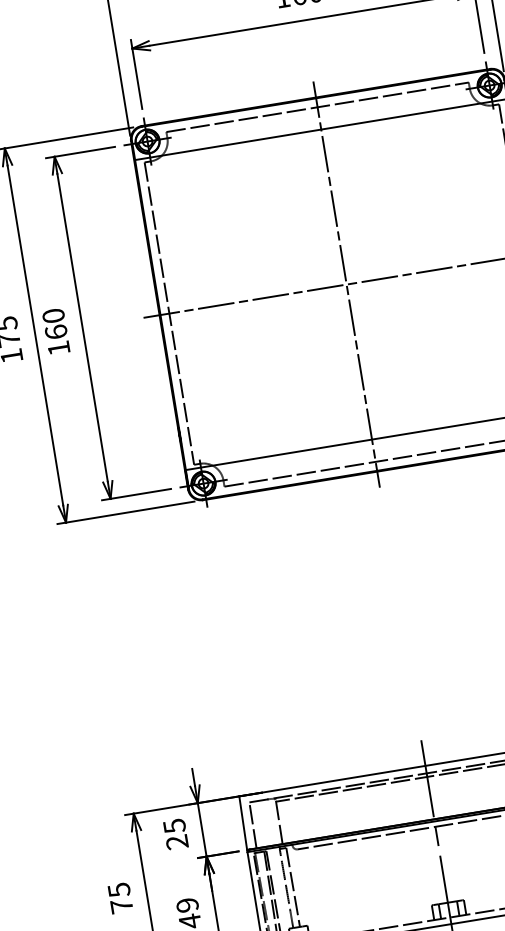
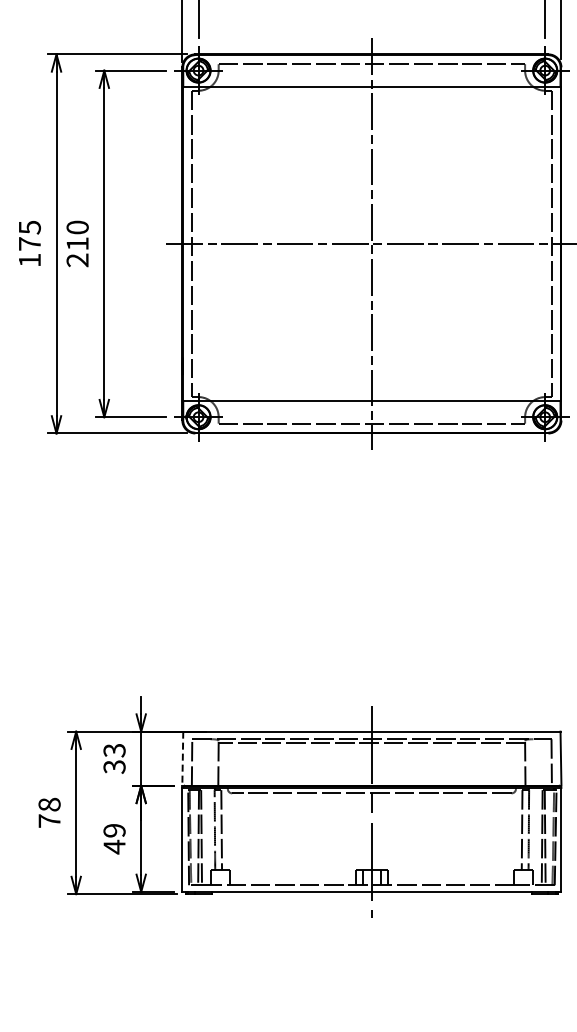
text: (57, 340) -> (77, 252), 160 -> 210
line: (243, 823) -> (182, 759), solid -> dashed
text: (175, 833) -> (114, 758), 25 -> 33
text: (119, 889) -> (49, 804), 75 -> 78

